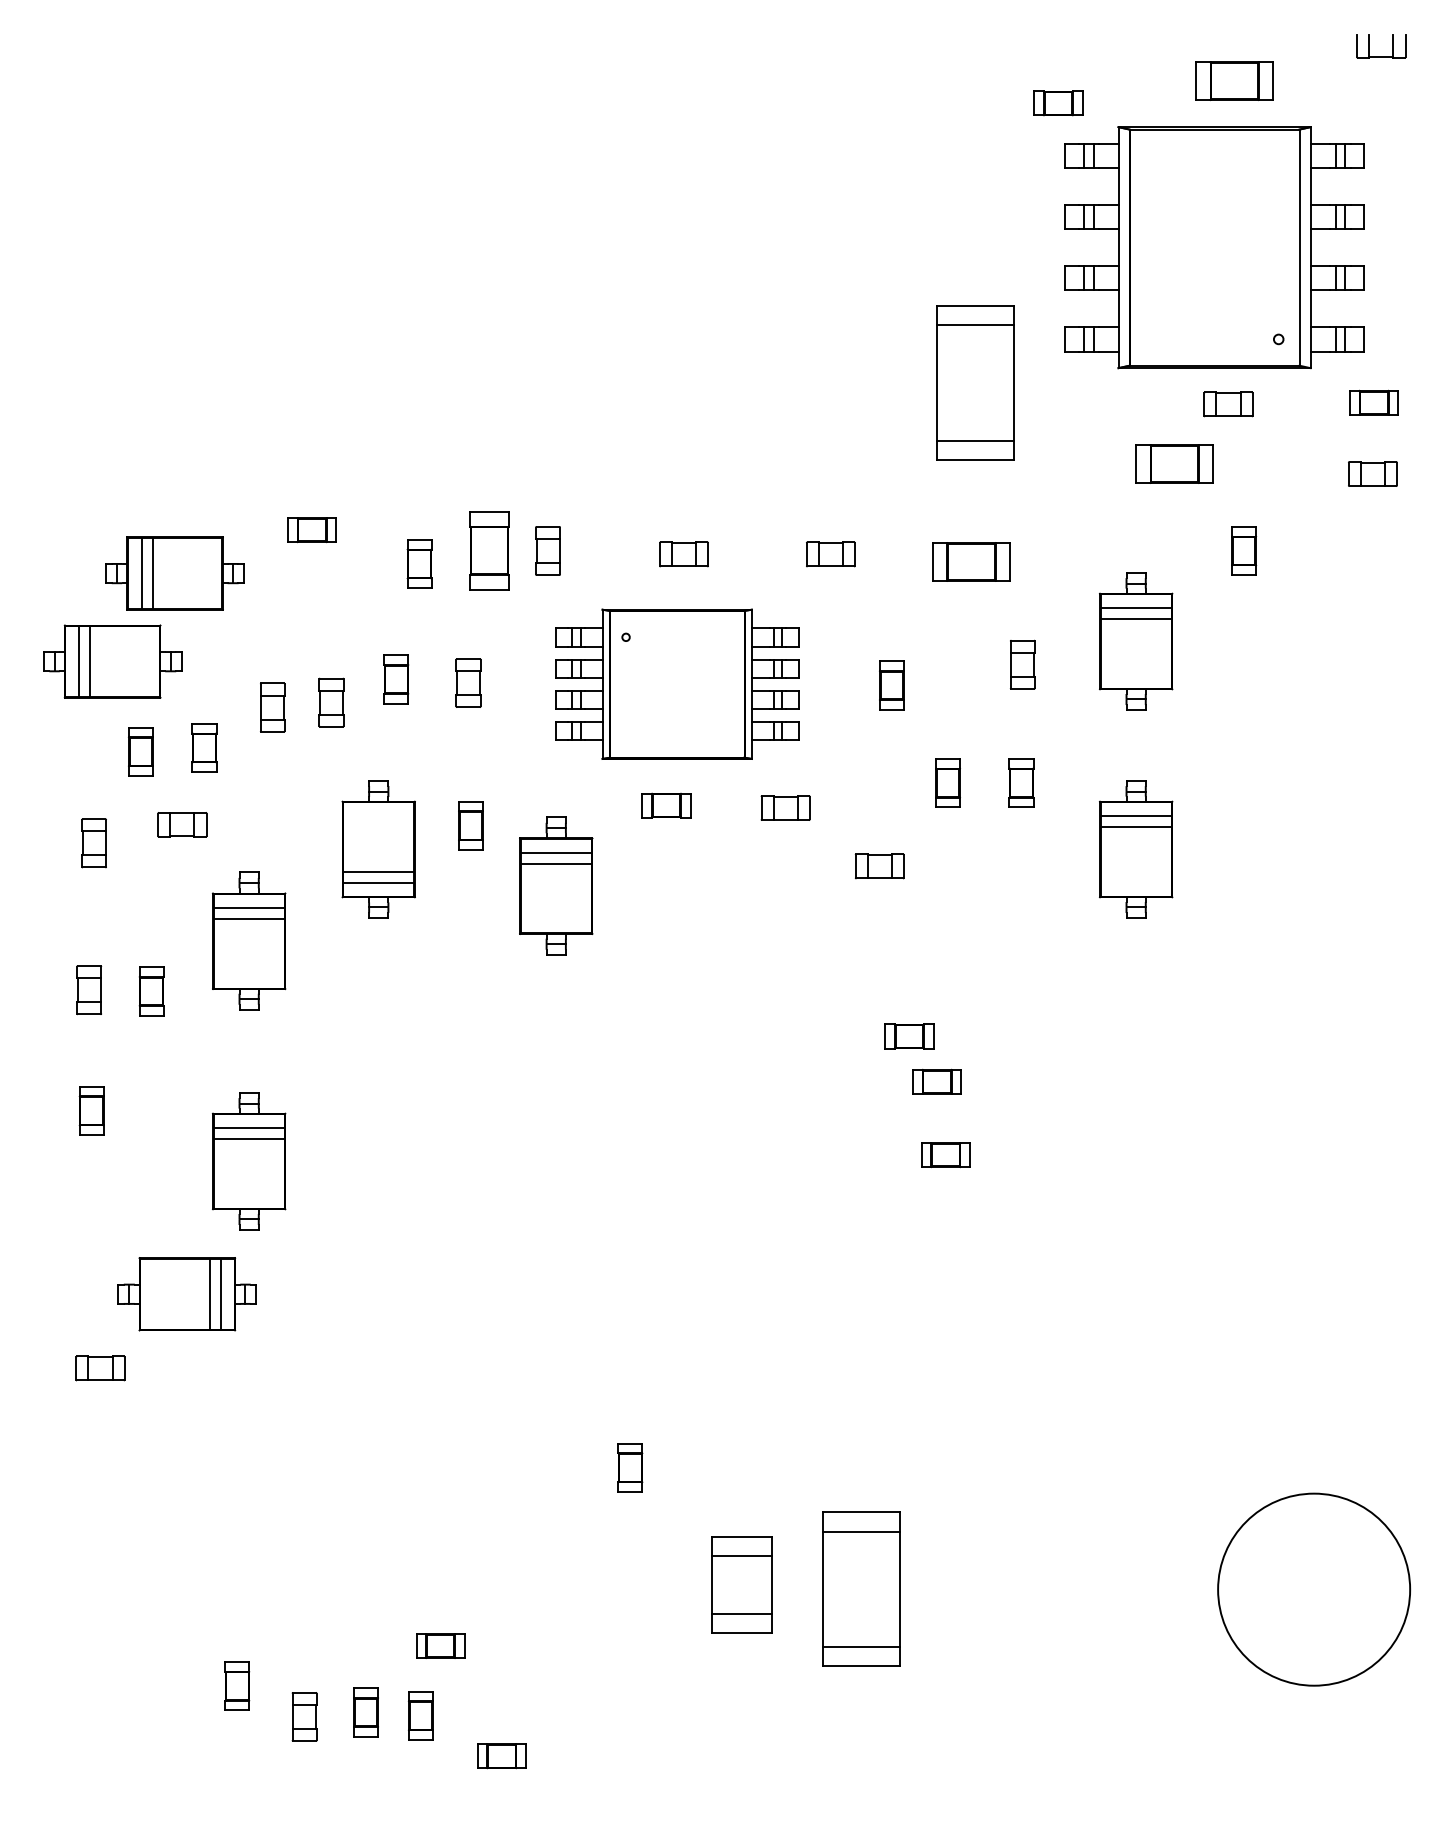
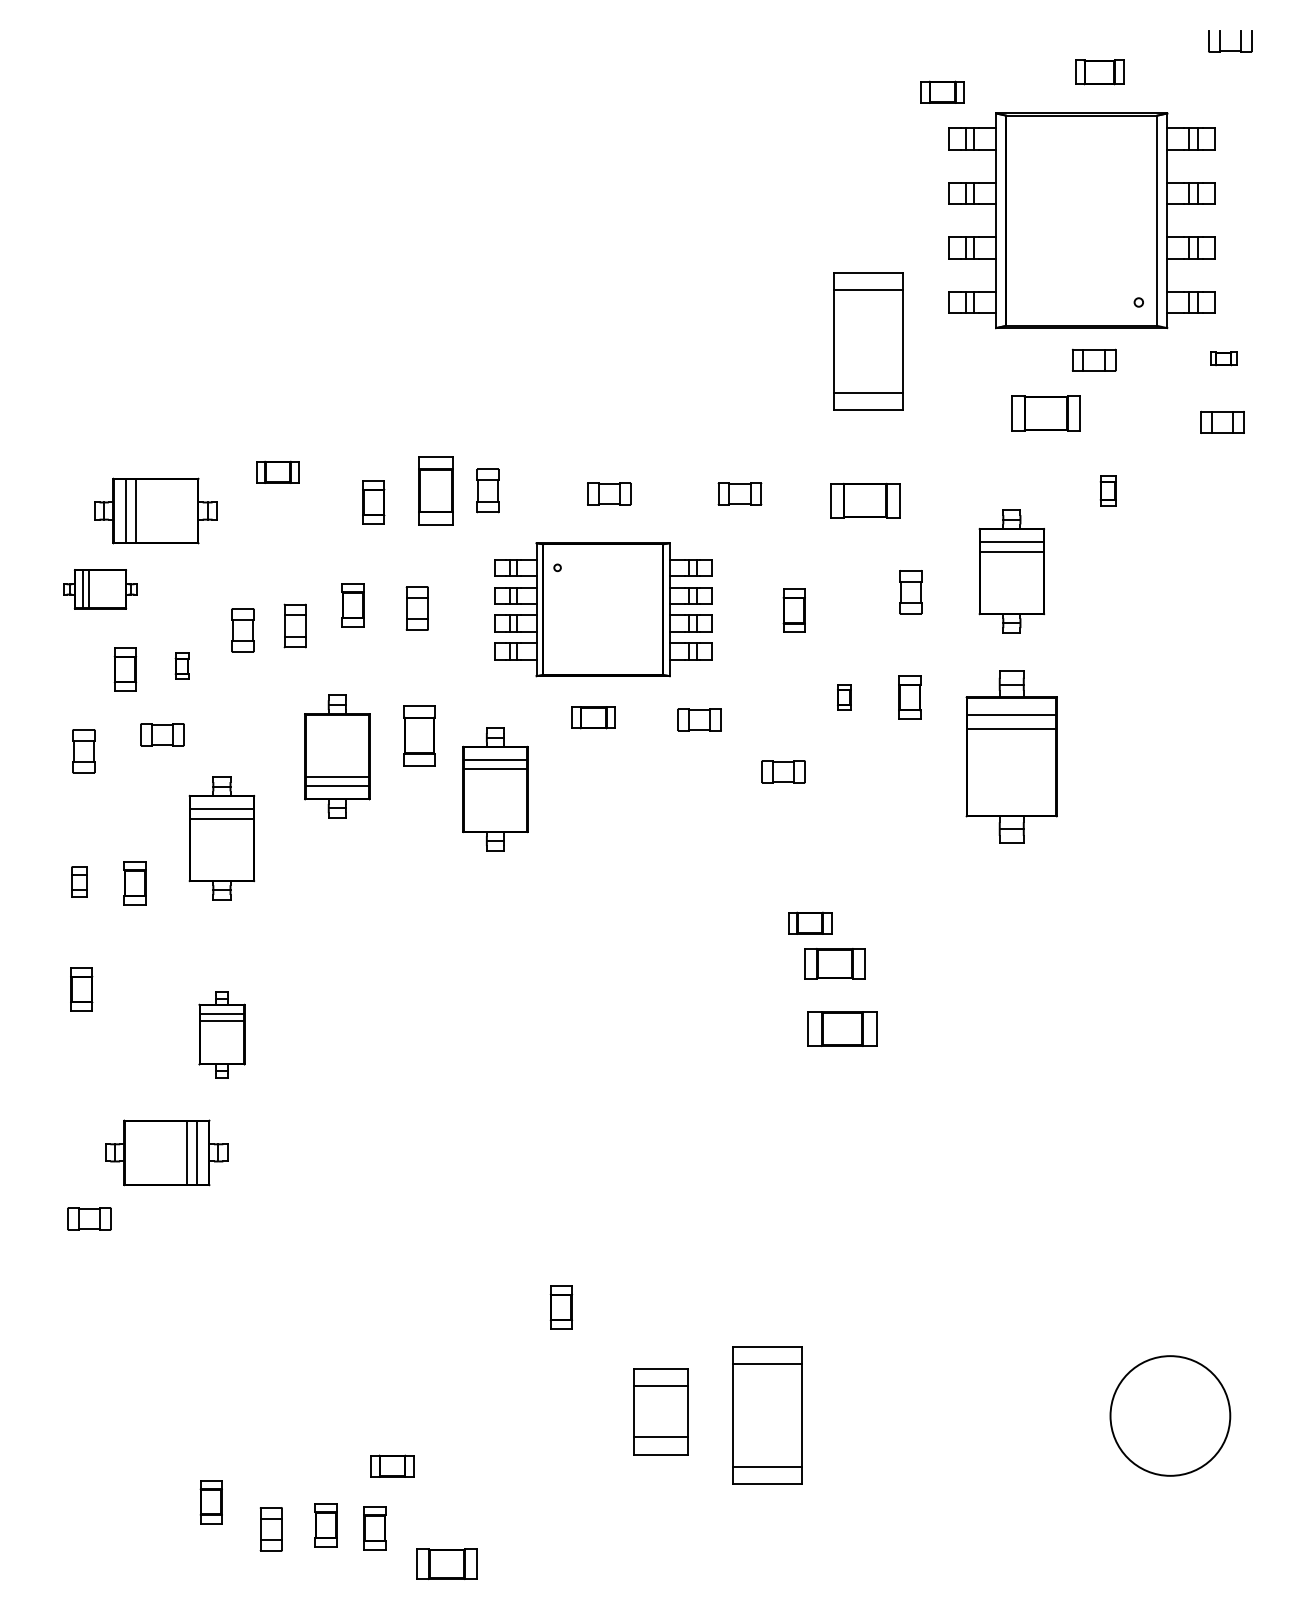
part: (1234, 80) -> (1099, 71), size x0.7
part: (1373, 402) -> (1223, 358), size x0.6
part: (1244, 550) -> (1108, 490), size x0.7
part: (112, 661) -> (100, 589), size x0.6
part: (204, 747) -> (182, 665), size x0.6
part: (947, 782) -> (843, 697), size x0.6
part: (470, 825) -> (419, 735), size x1.4
part: (1136, 849) -> (1012, 756), size x1.4
part: (89, 990) -> (79, 882), size x0.7
part: (936, 1081) -> (834, 963), size x1.4
part: (945, 1154) -> (842, 1028), size x1.6
part: (249, 1161) -> (222, 1034), size x0.7
circle: (1314, 1589) -> (1170, 1415), size x0.7
part: (501, 1756) -> (446, 1564), size x1.4

